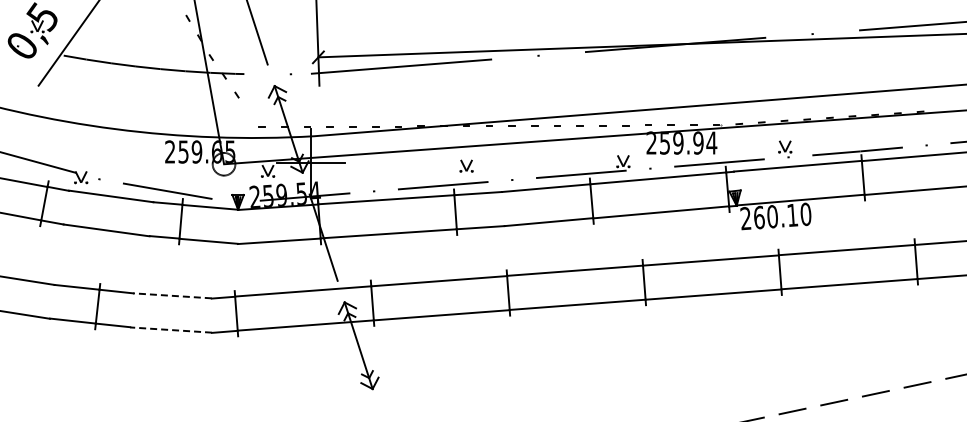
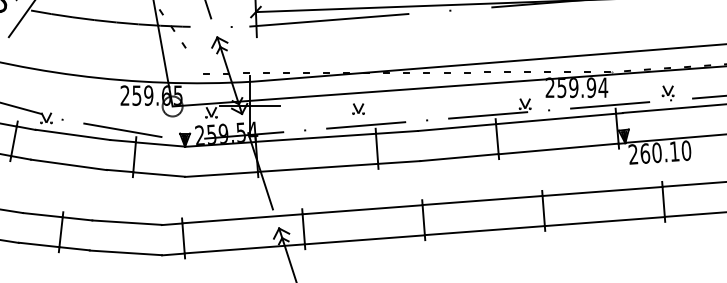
part: (466, 165) -> (358, 108), moved
line: (171, 295) -> (126, 222), dashed -> solid
line: (171, 330) -> (126, 253), dashed -> solid

